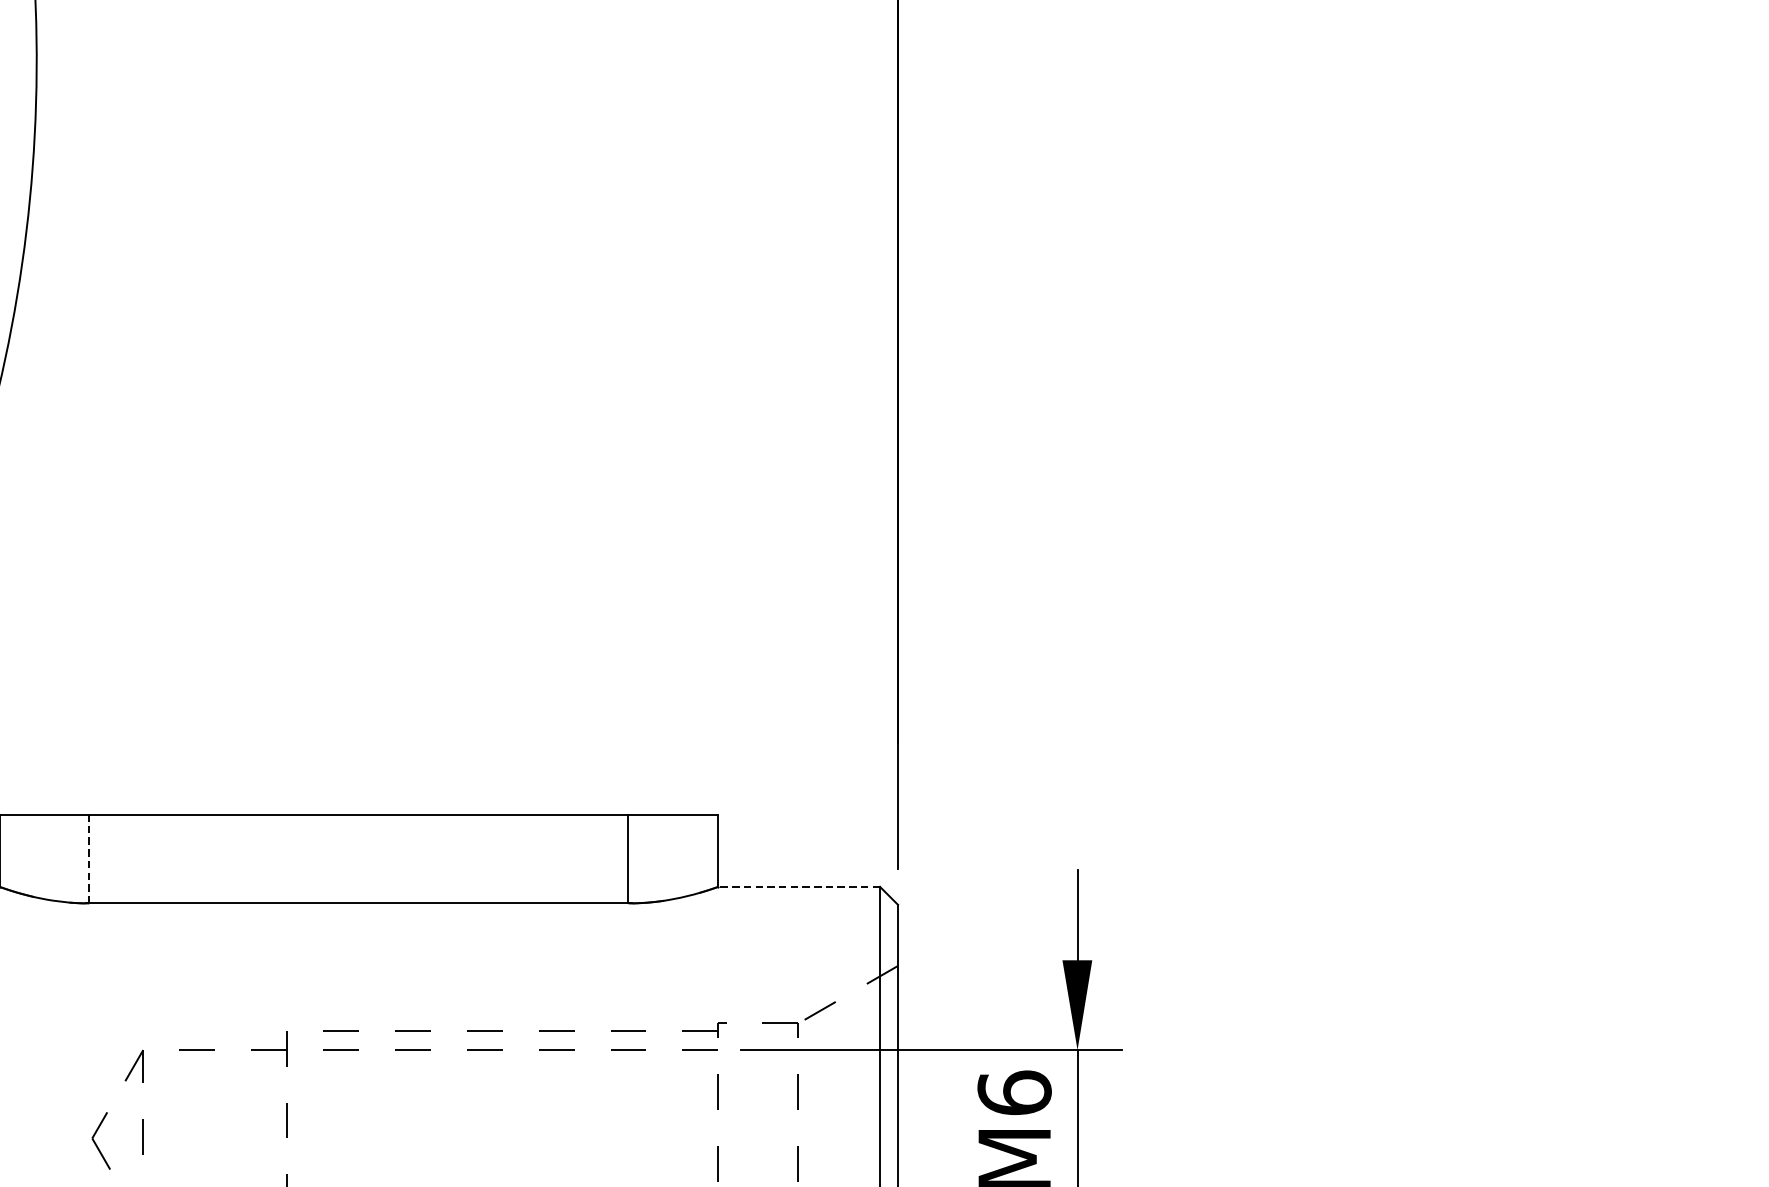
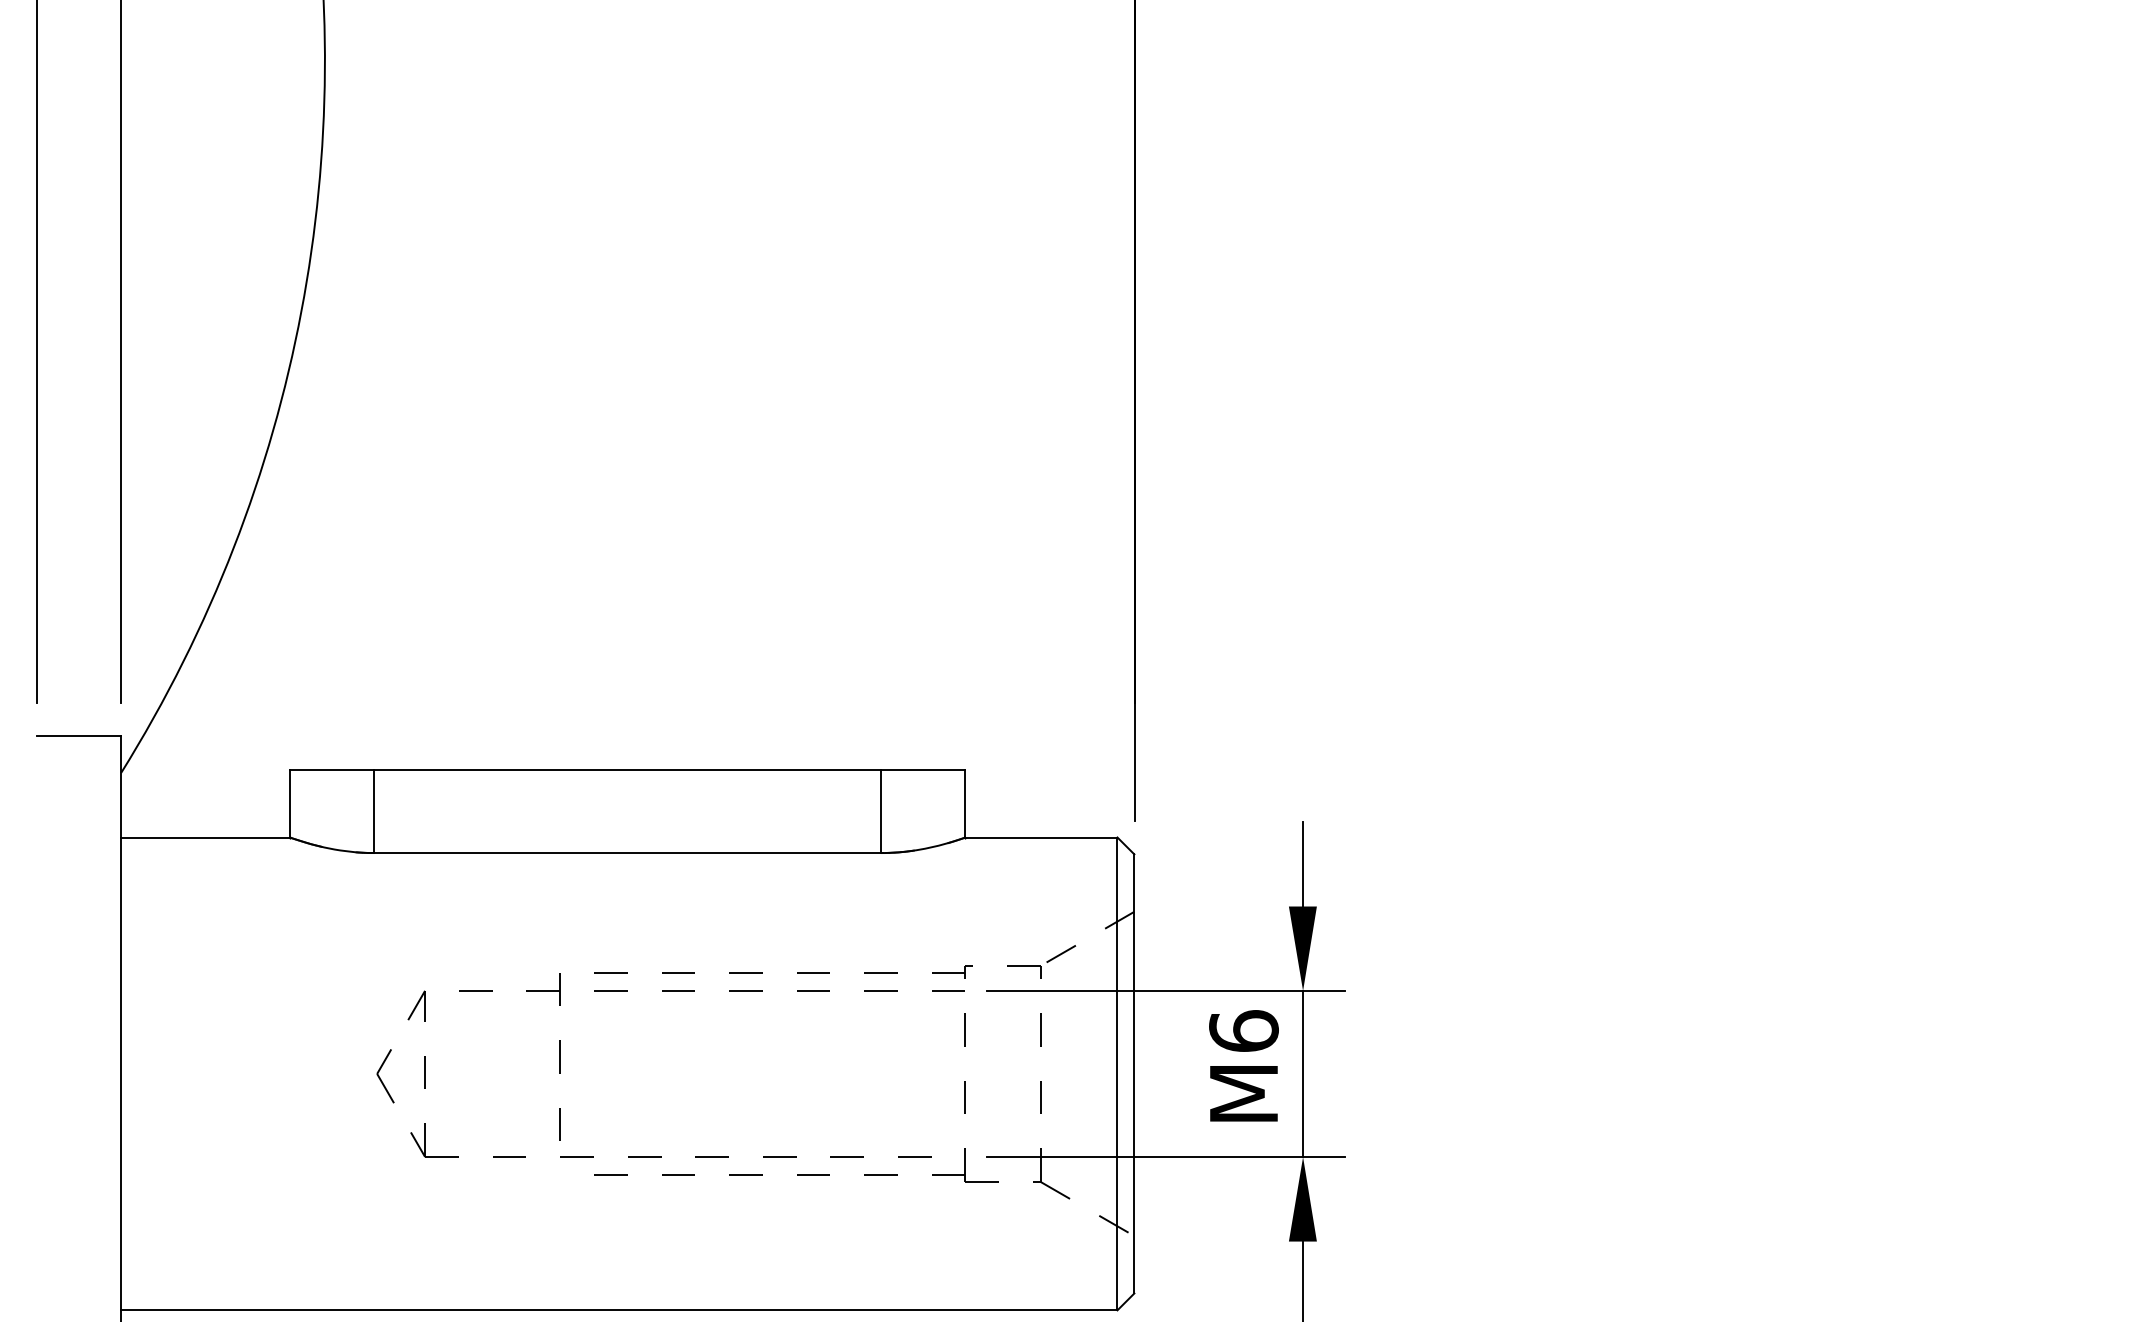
line: (89, 859) -> (374, 811), dashed -> solid
line: (799, 886) -> (1041, 837), dashed -> solid

